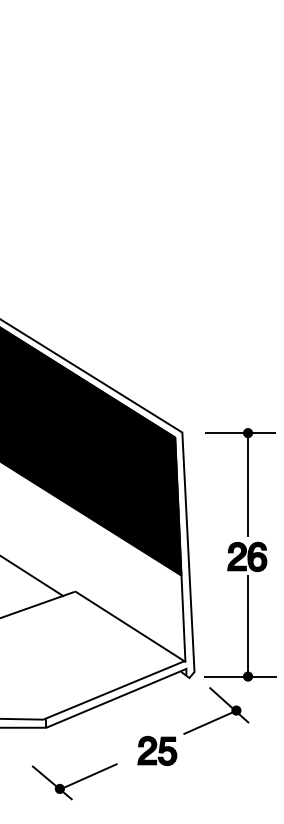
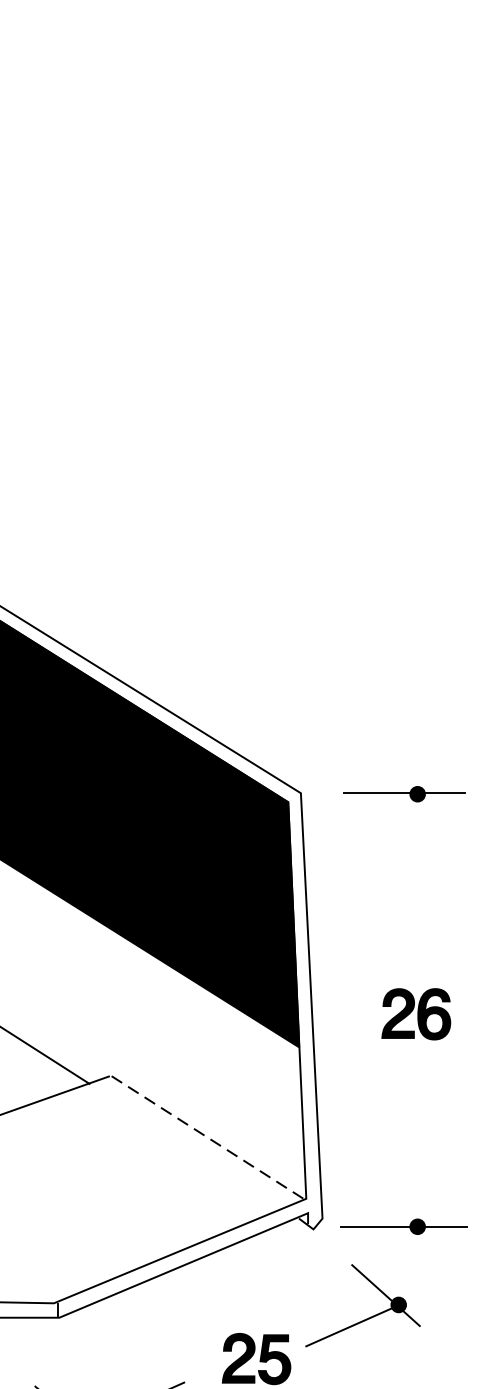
line: (248, 484) -> (418, 885), removed
line: (247, 625) -> (416, 1136), removed
line: (131, 627) -> (210, 1139), solid -> dashed
part: (220, 716) -> (370, 1315), moved

